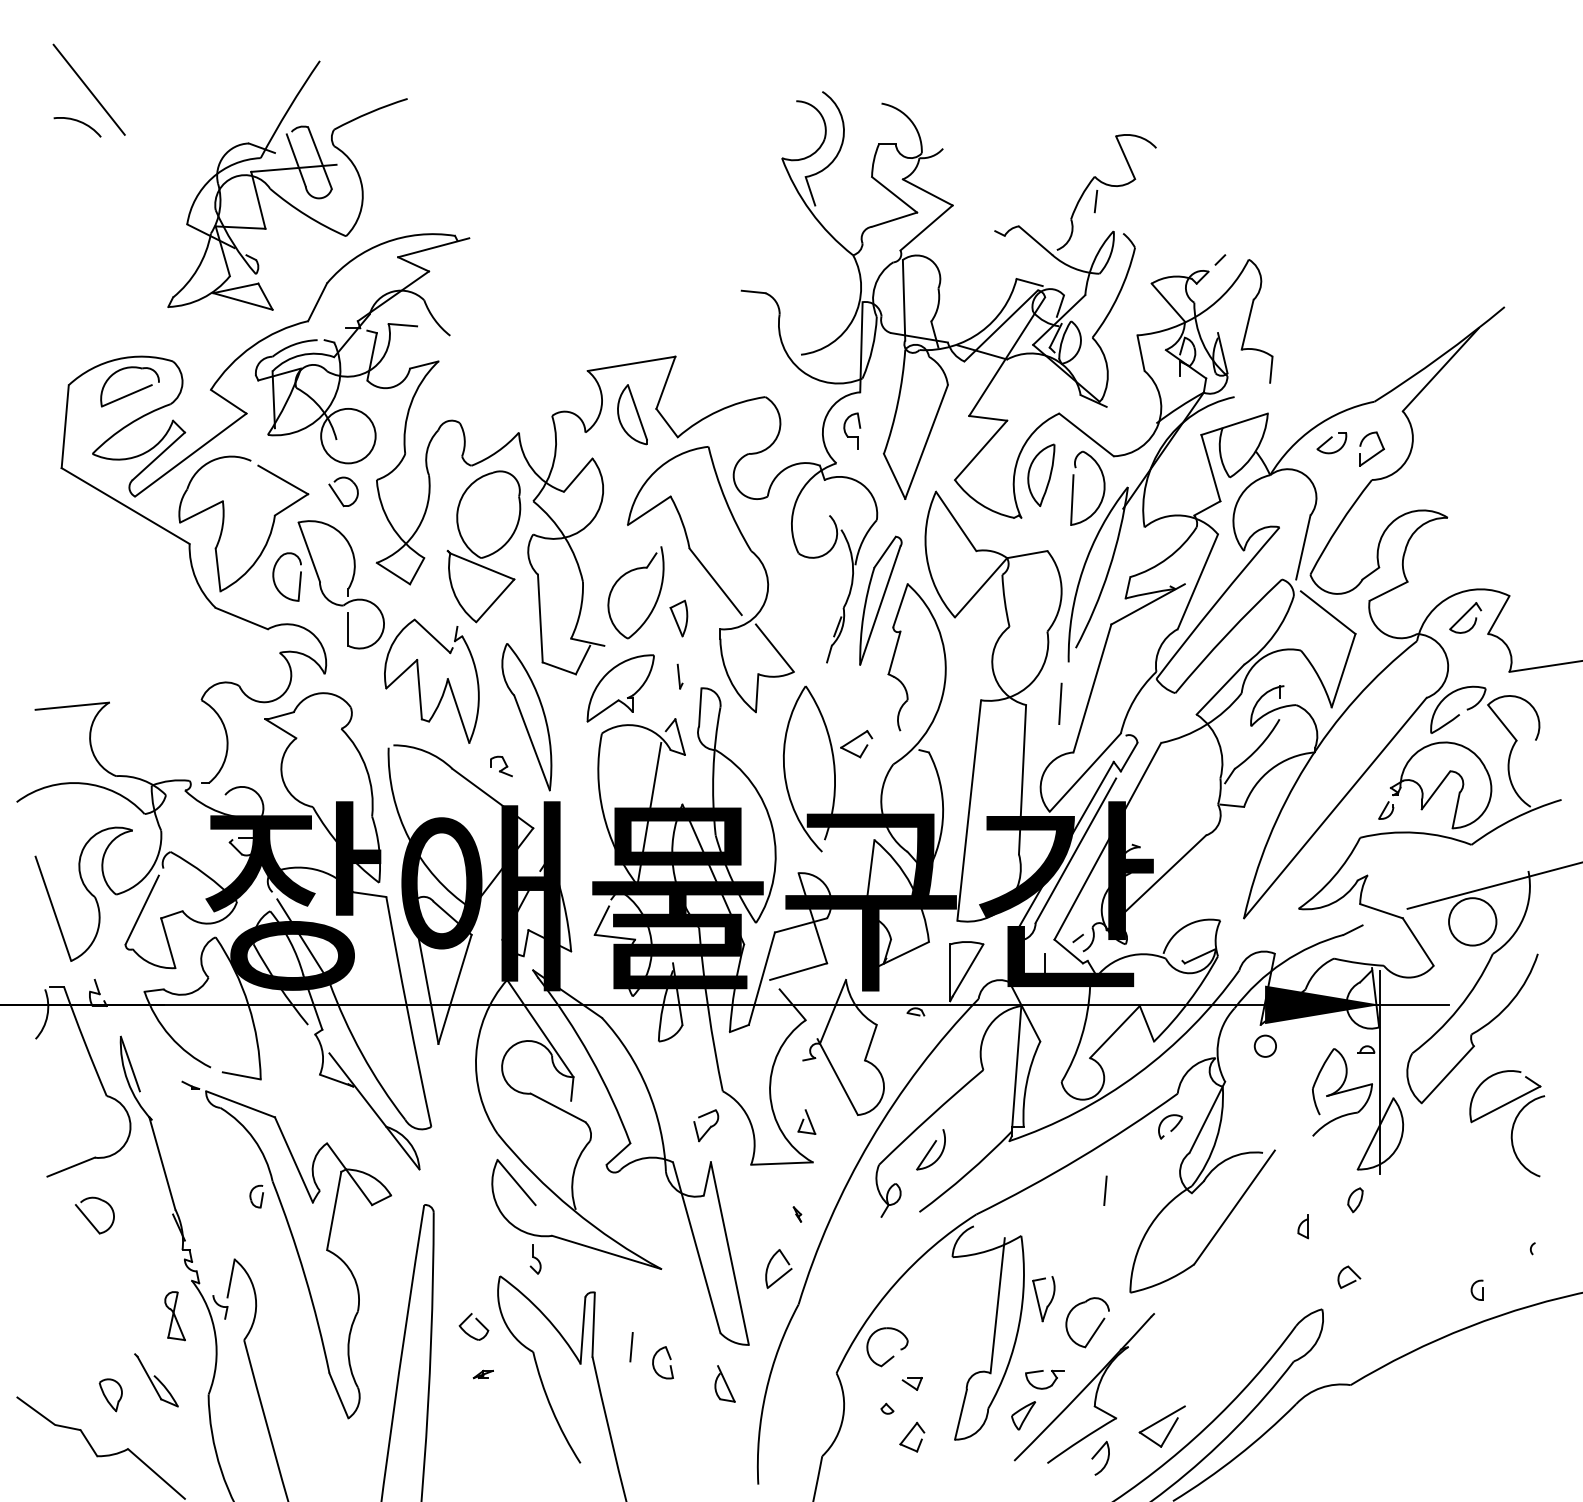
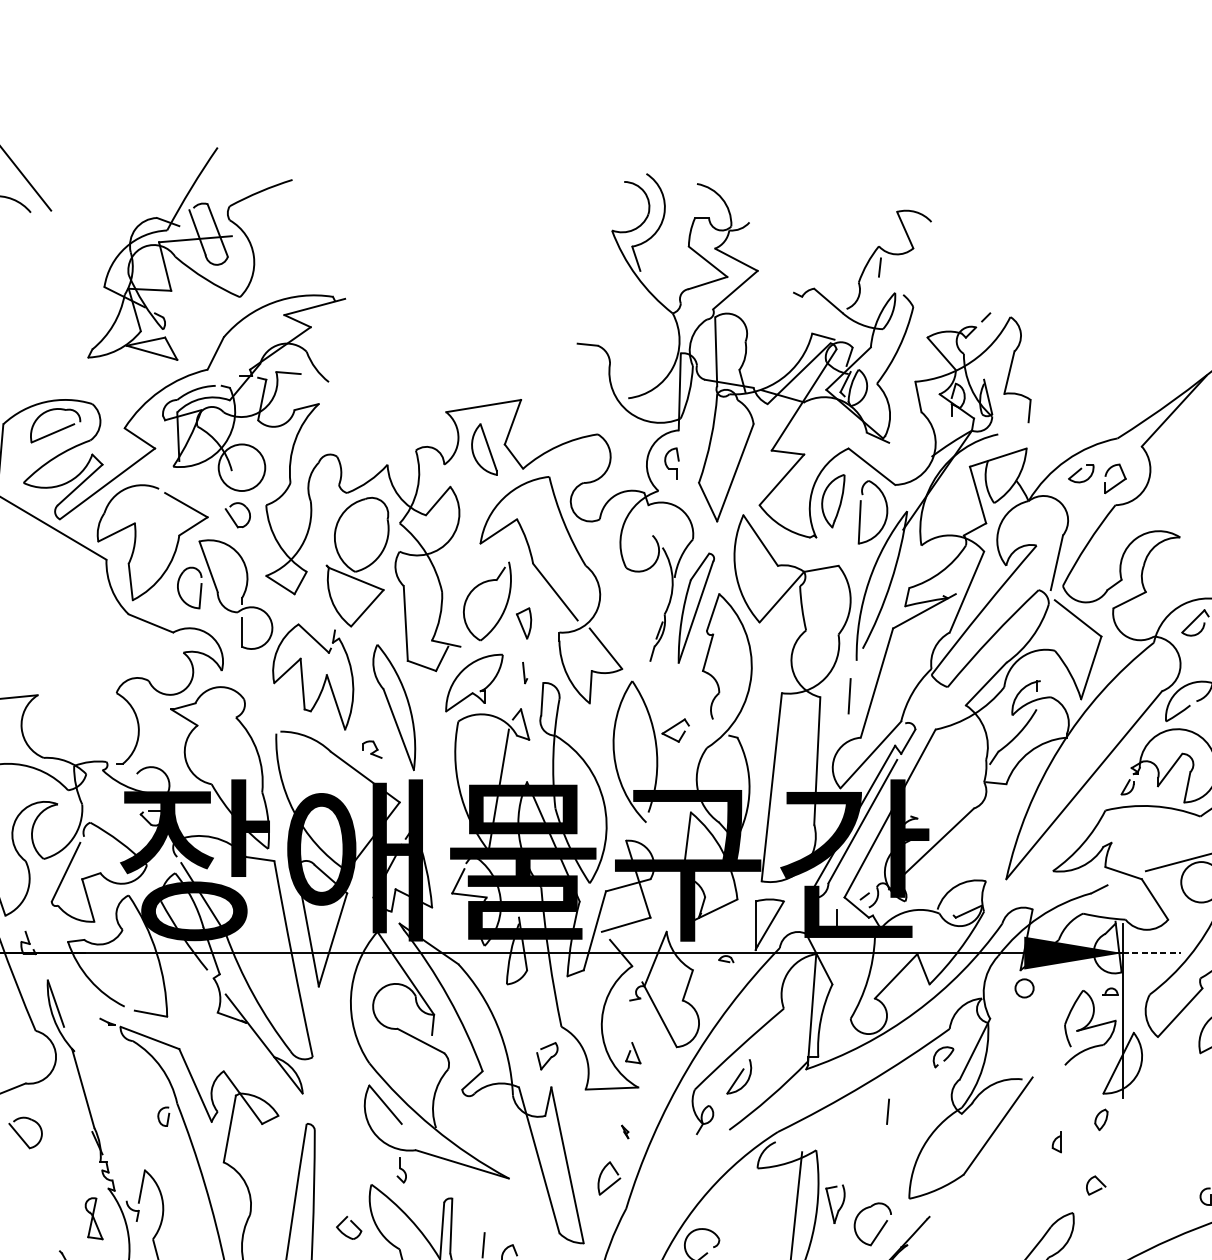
line: (1415, 1004) -> (1152, 952), solid -> dashed

